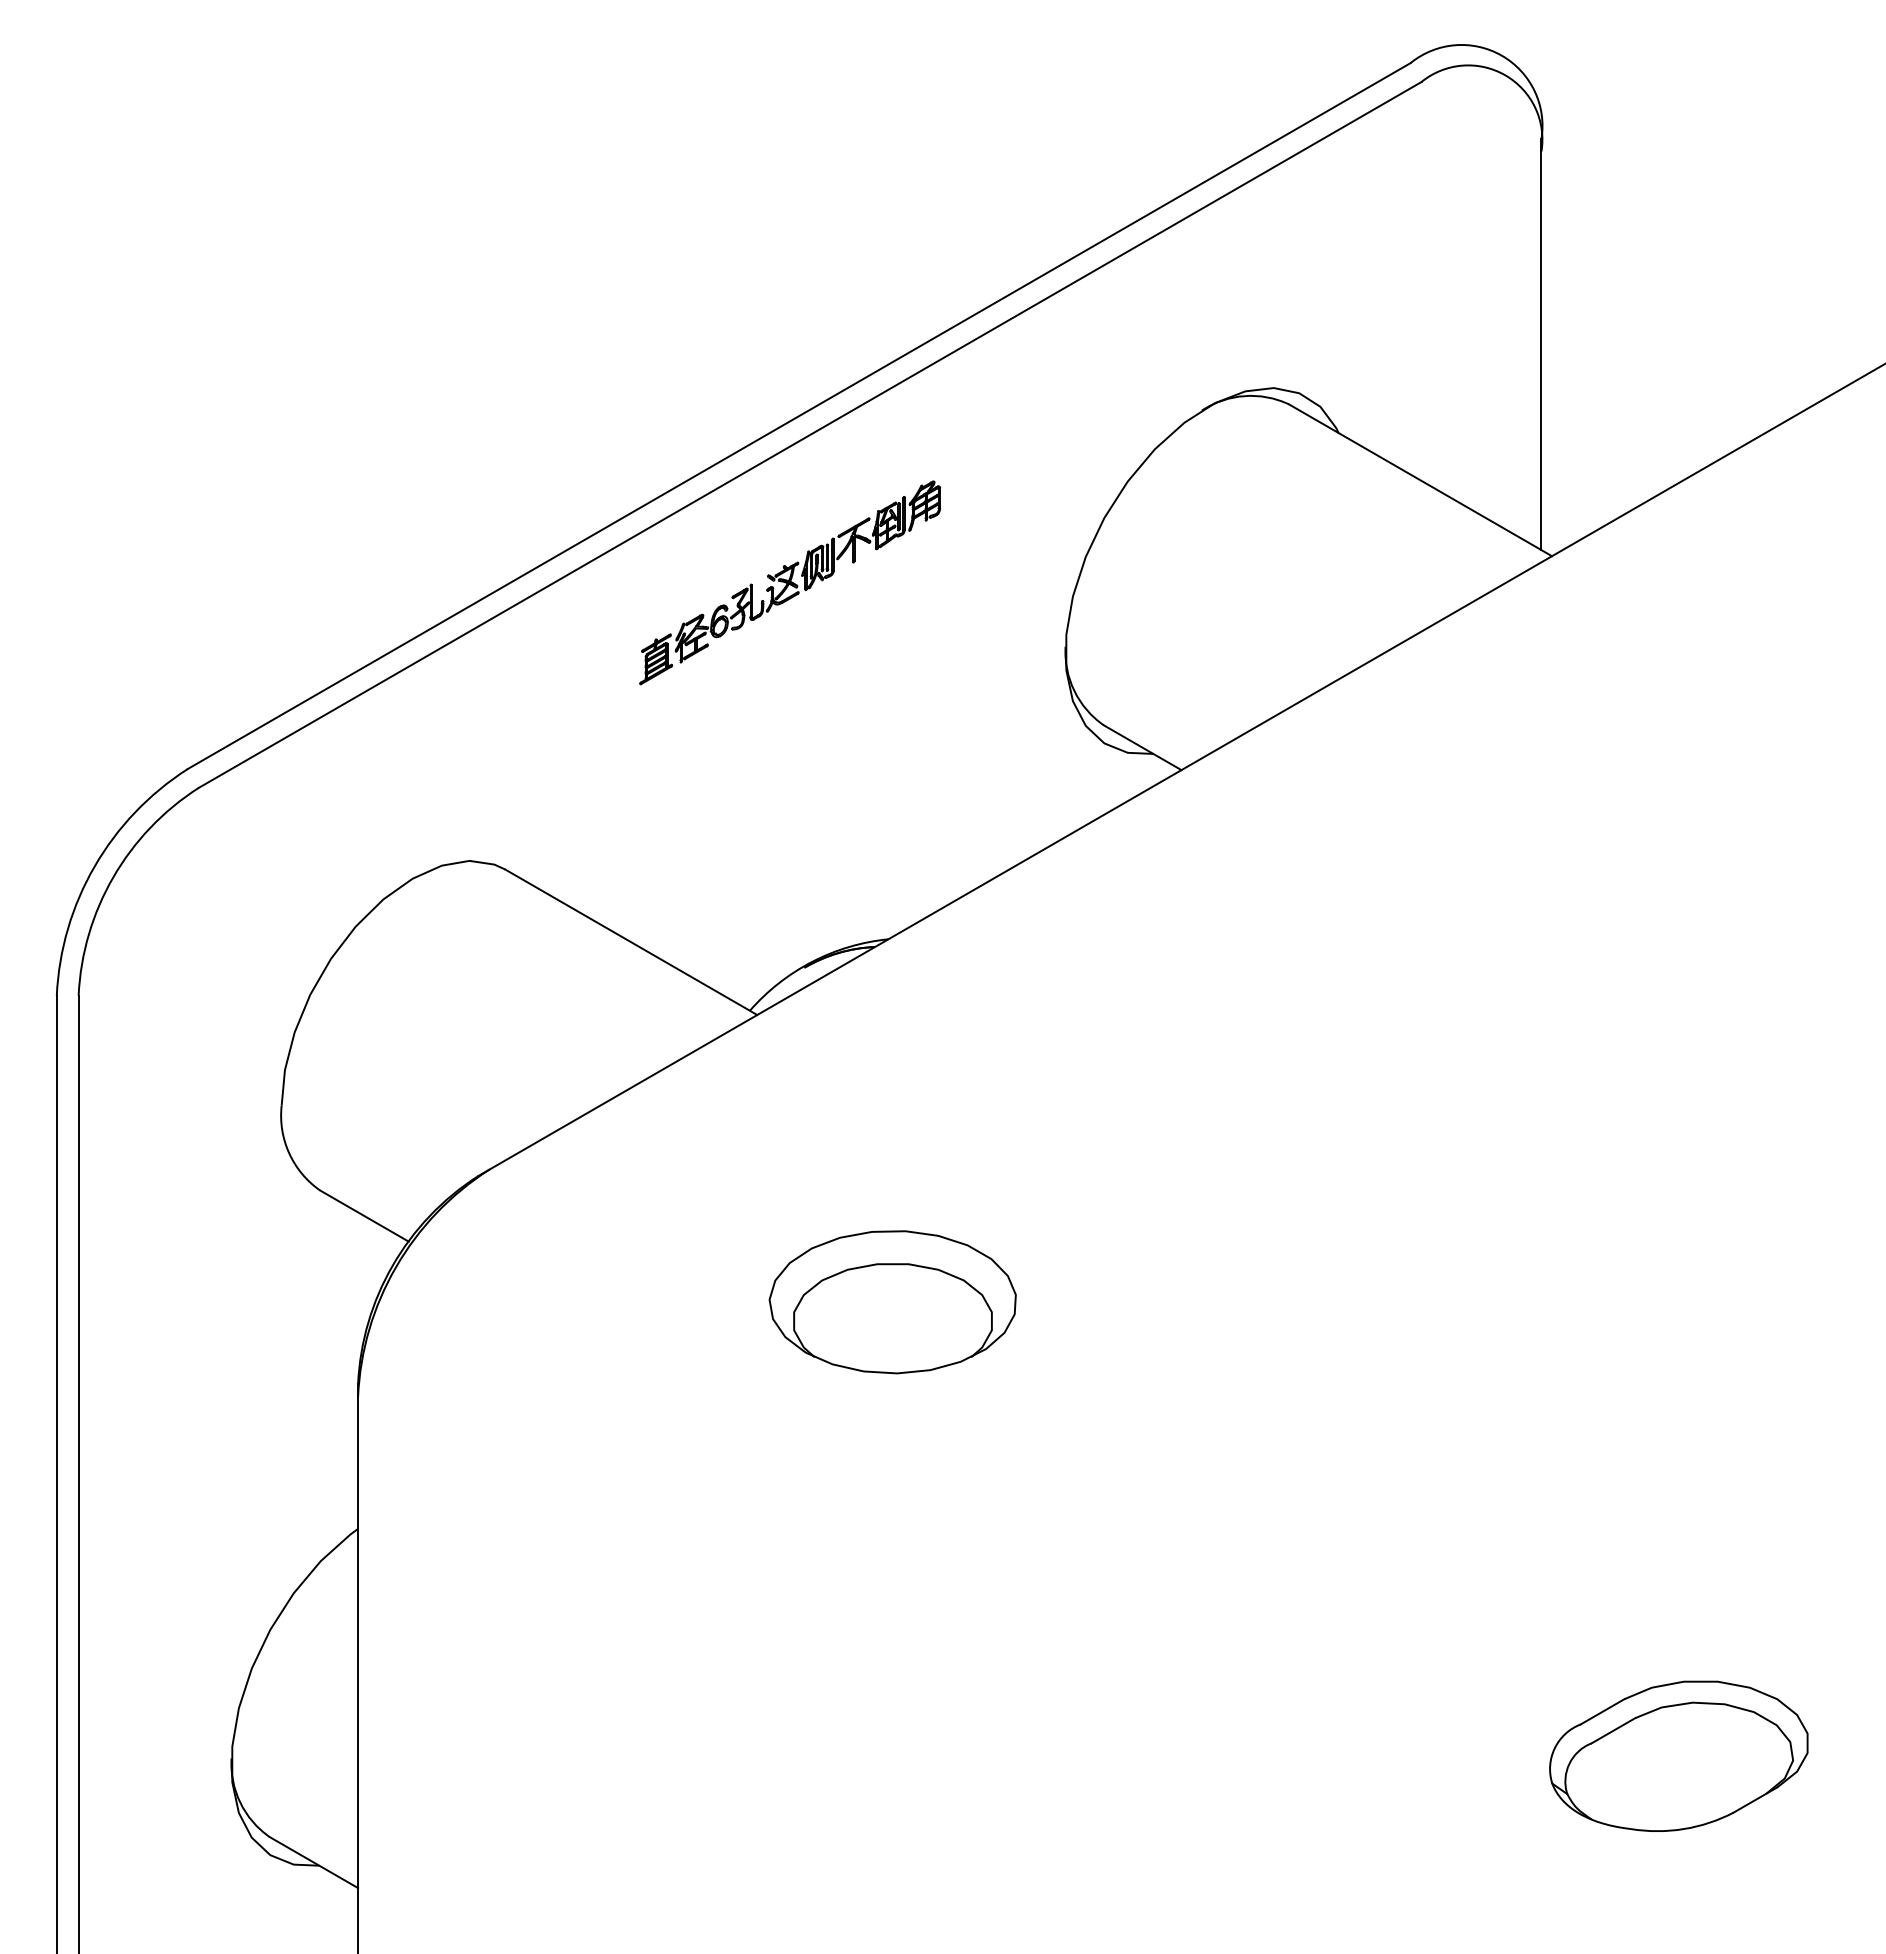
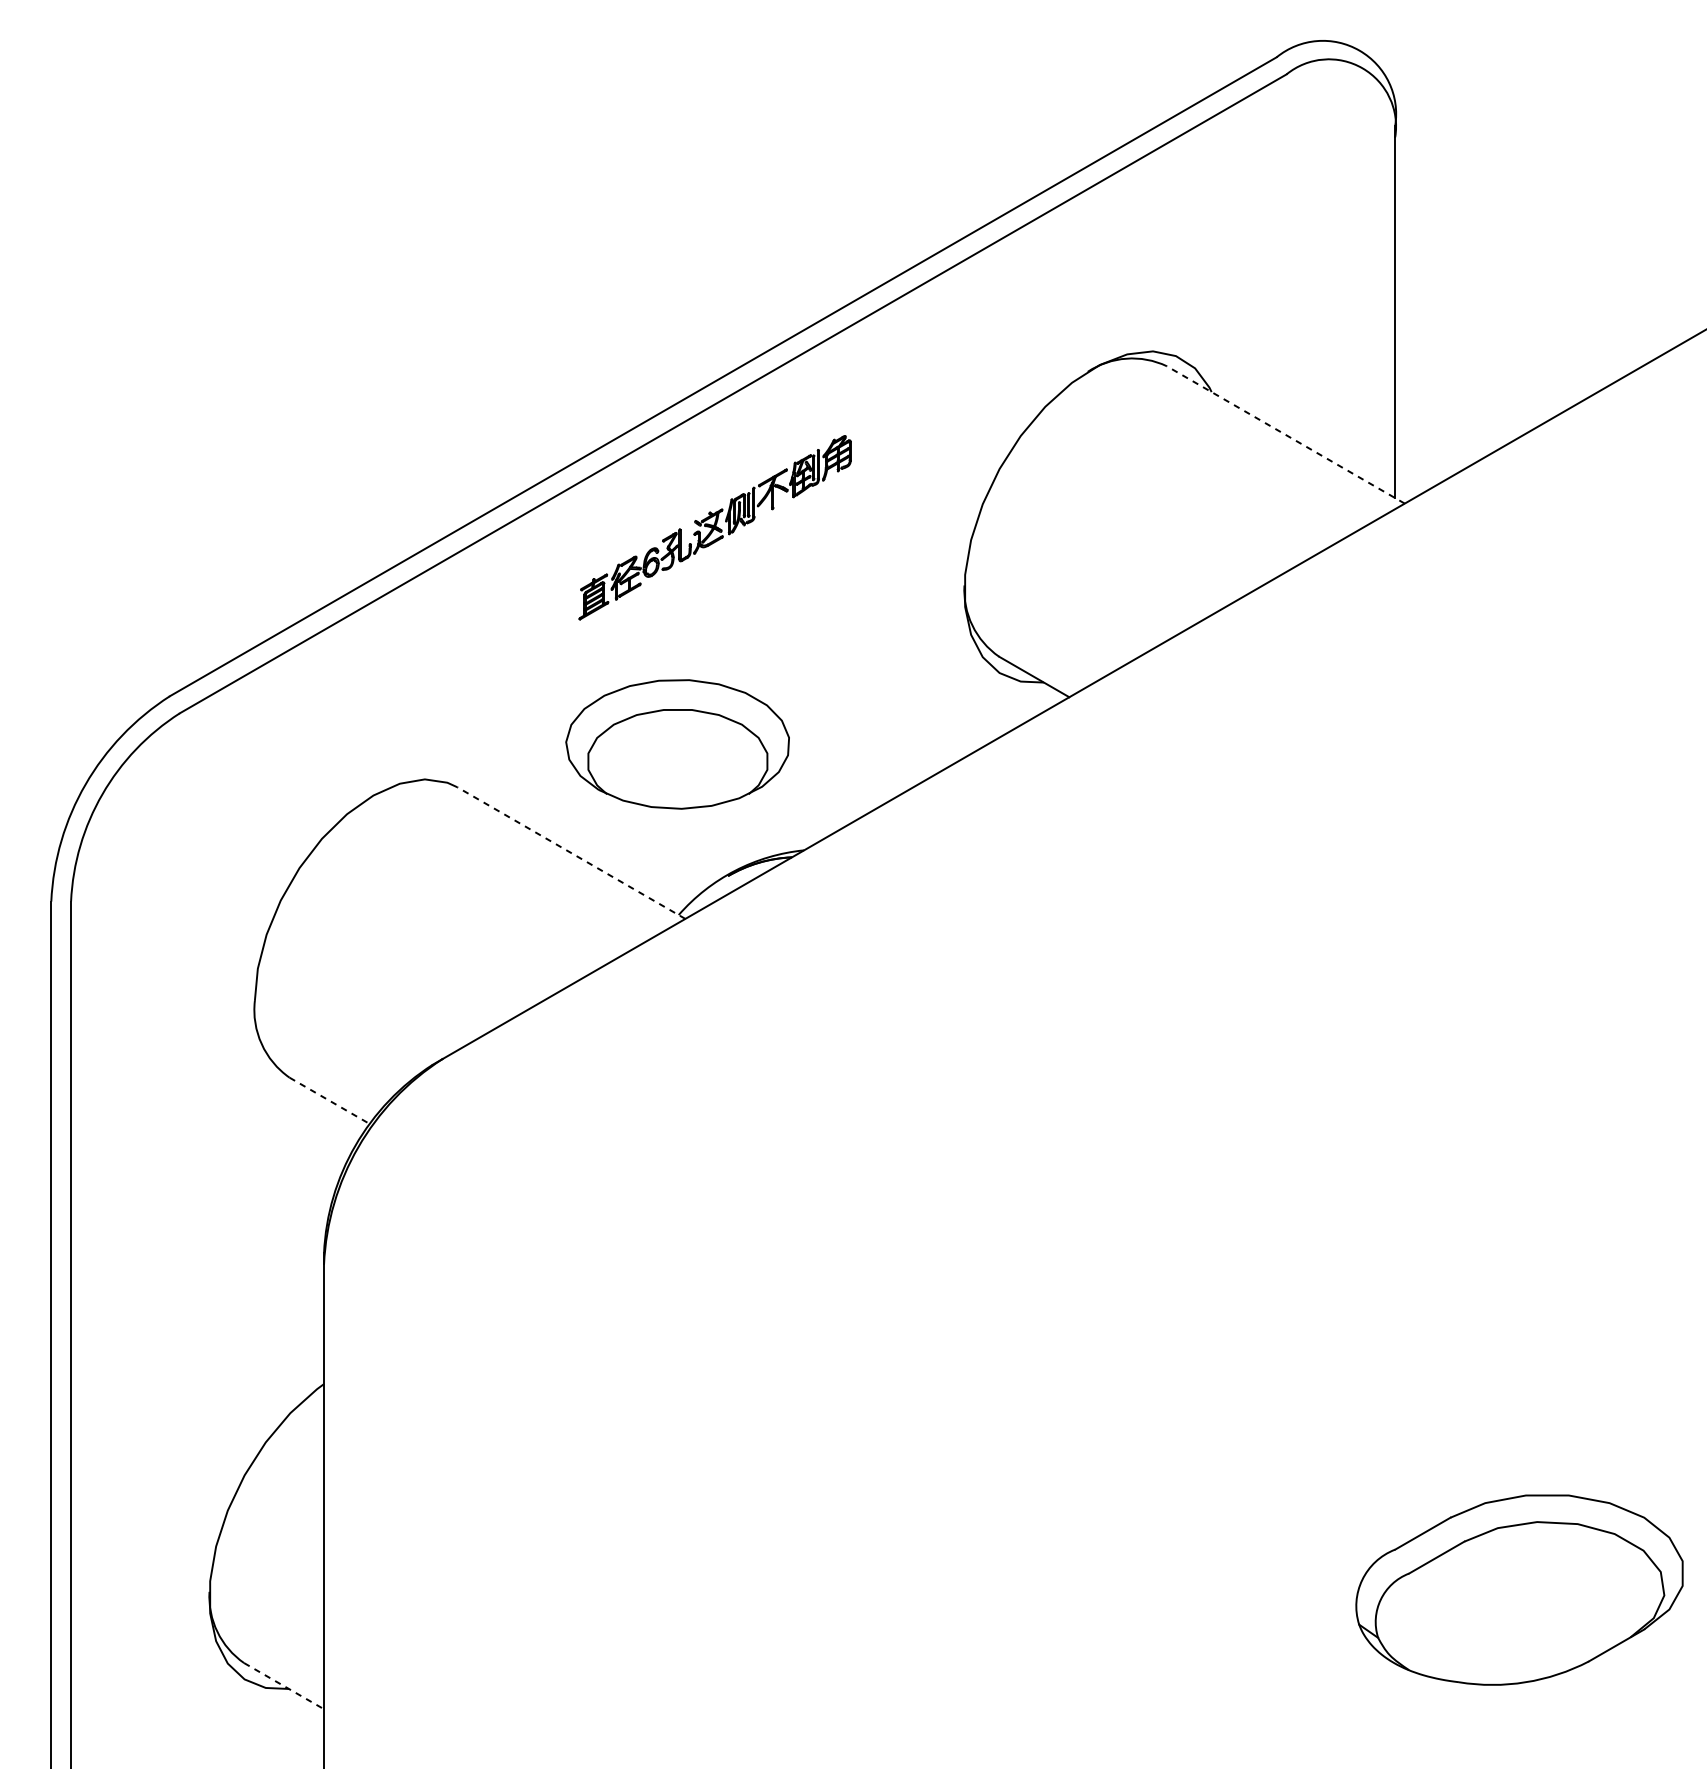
line: (1420, 480) -> (1285, 435), solid -> dashed
line: (630, 942) -> (570, 853), solid -> dashed
line: (364, 1216) -> (329, 1101), solid -> dashed
part: (892, 1302) -> (677, 744), moved
part: (1678, 1755) -> (1519, 1589), size x1.4
line: (313, 1862) -> (283, 1686), solid -> dashed

